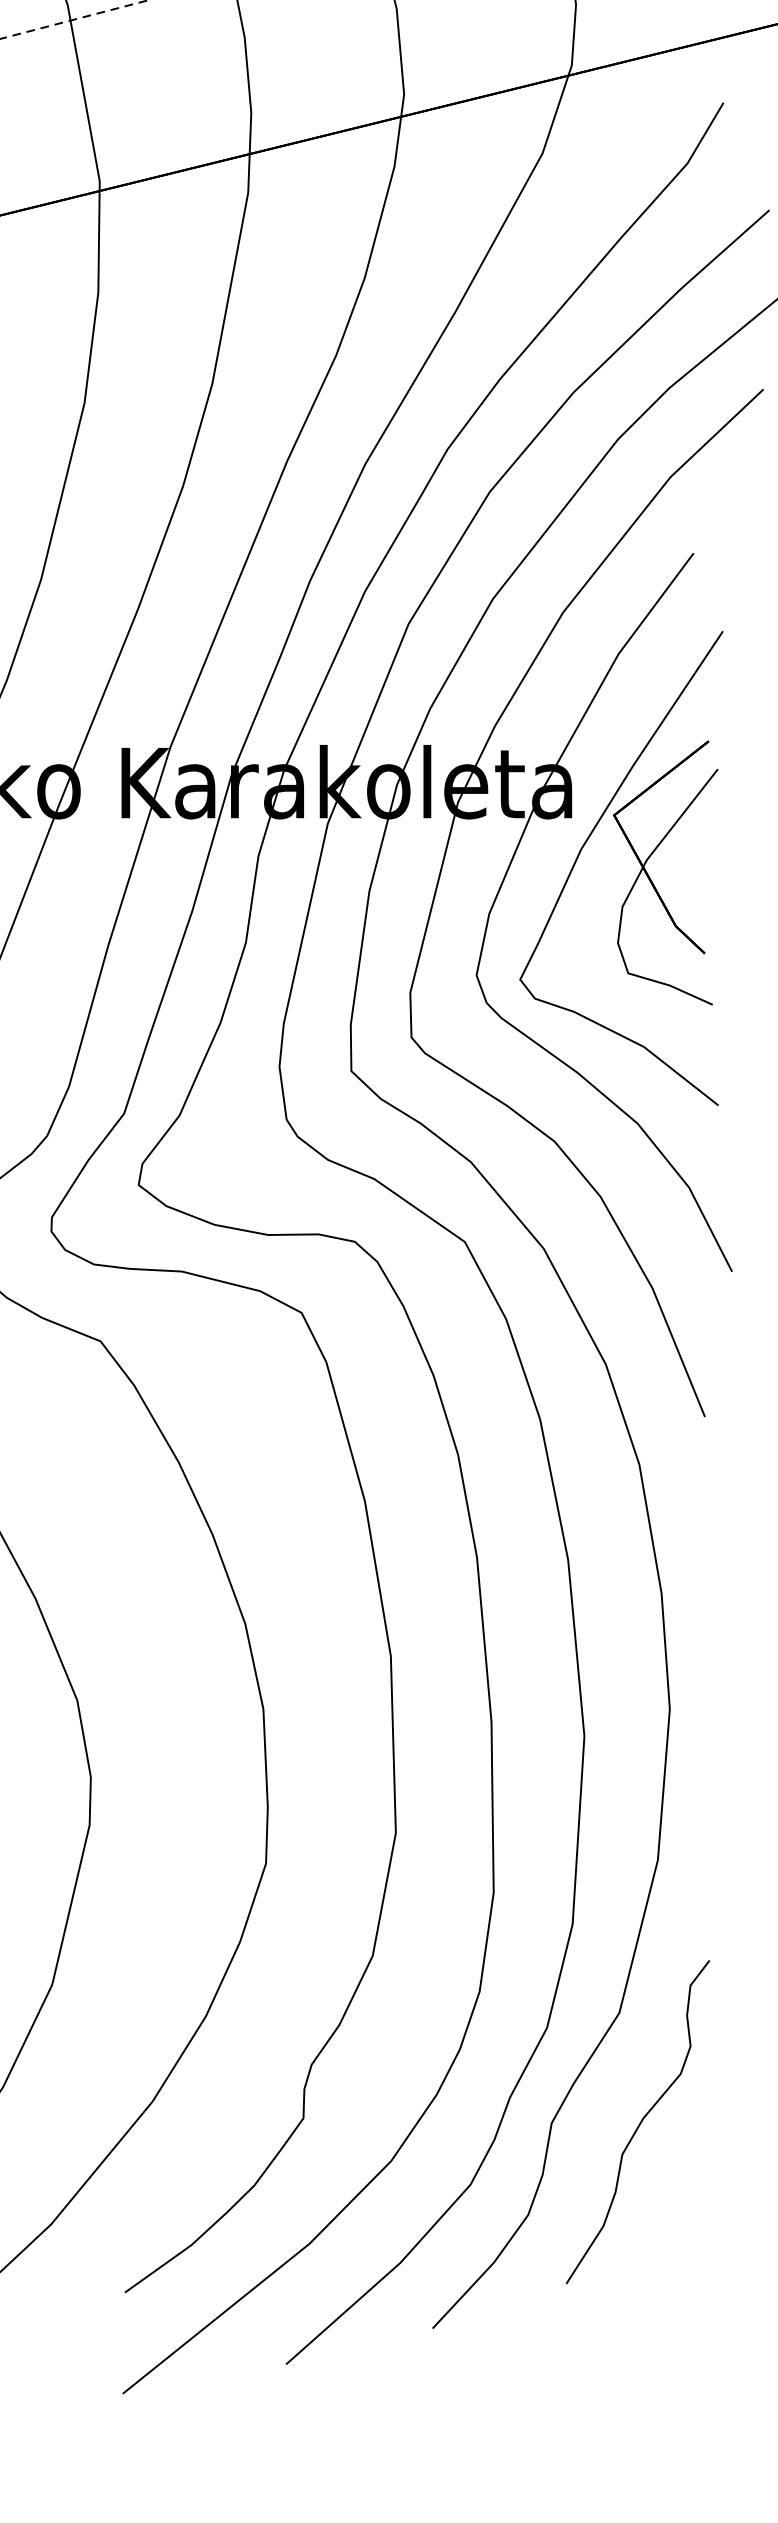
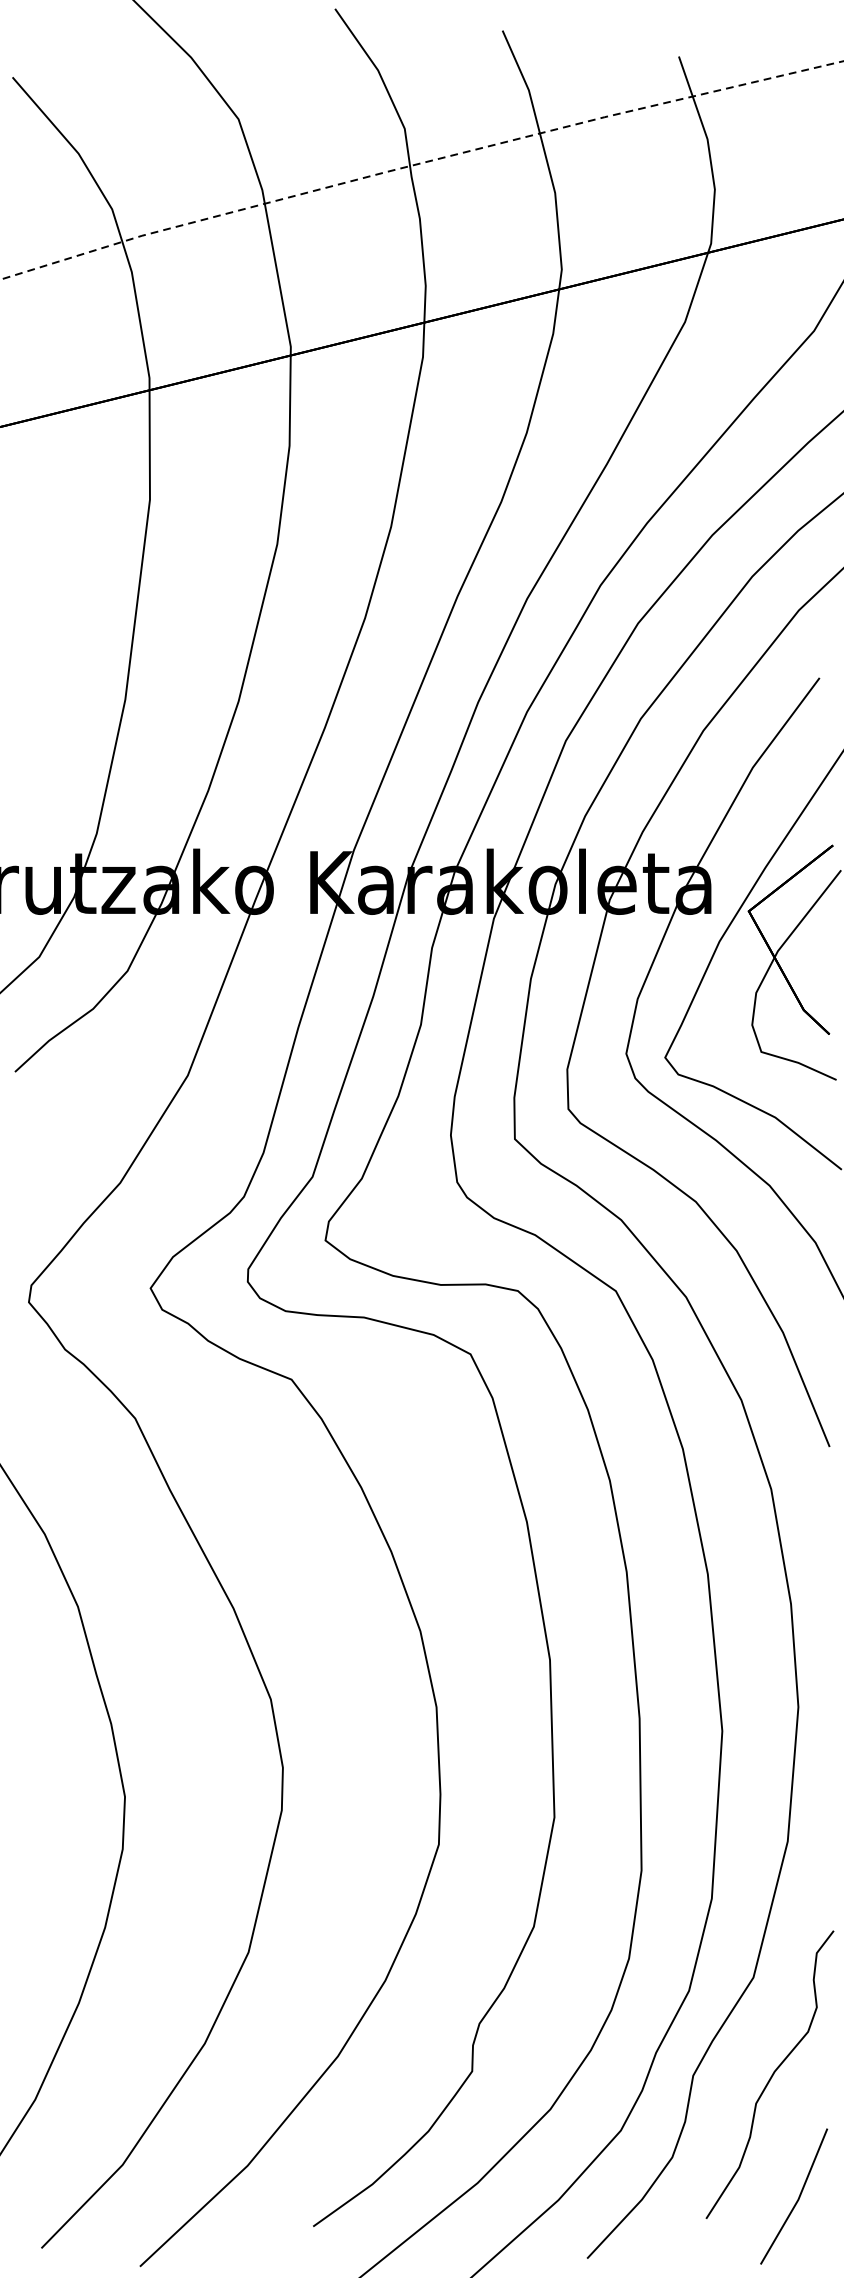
line: (669, 2258) -> (798, 2196), added

